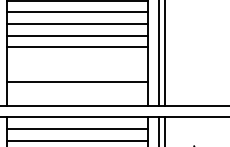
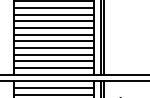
line: (76, 58) -> (53, 47), added
line: (76, 70) -> (53, 54), added
line: (76, 94) -> (53, 68), added

